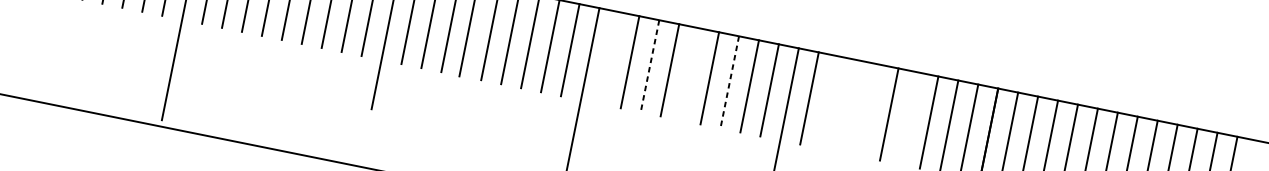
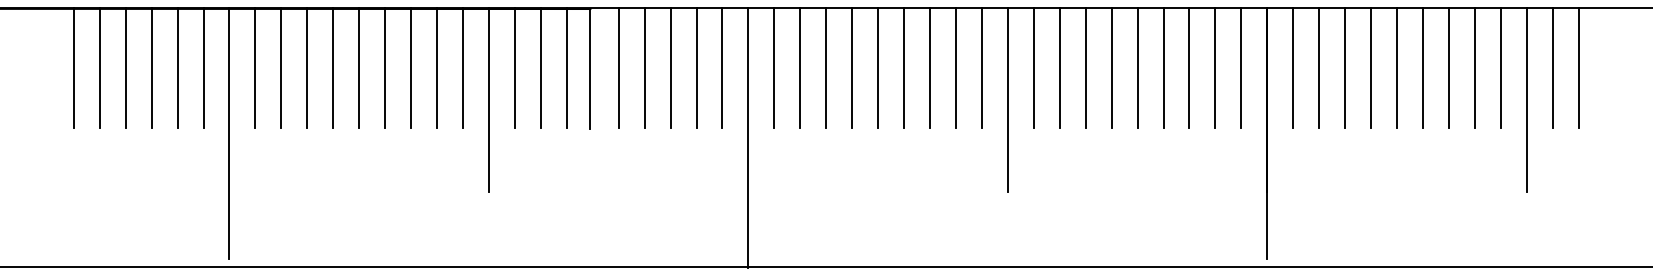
line: (610, 58) -> (774, 68), added
line: (650, 66) -> (826, 68), dashed -> solid
line: (690, 74) -> (878, 68), added
line: (730, 82) -> (930, 68), dashed -> solid
line: (829, 102) -> (1059, 68), added
line: (849, 106) -> (1085, 68), added
line: (869, 110) -> (1111, 68), added
line: (909, 118) -> (1163, 68), added

